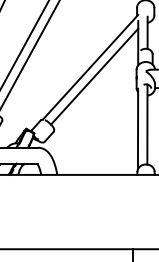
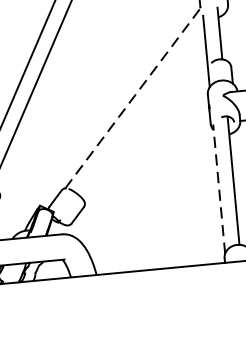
line: (90, 67) -> (133, 97), solid -> dashed
line: (94, 76) -> (141, 111), removed
line: (138, 128) -> (219, 188), solid -> dashed

